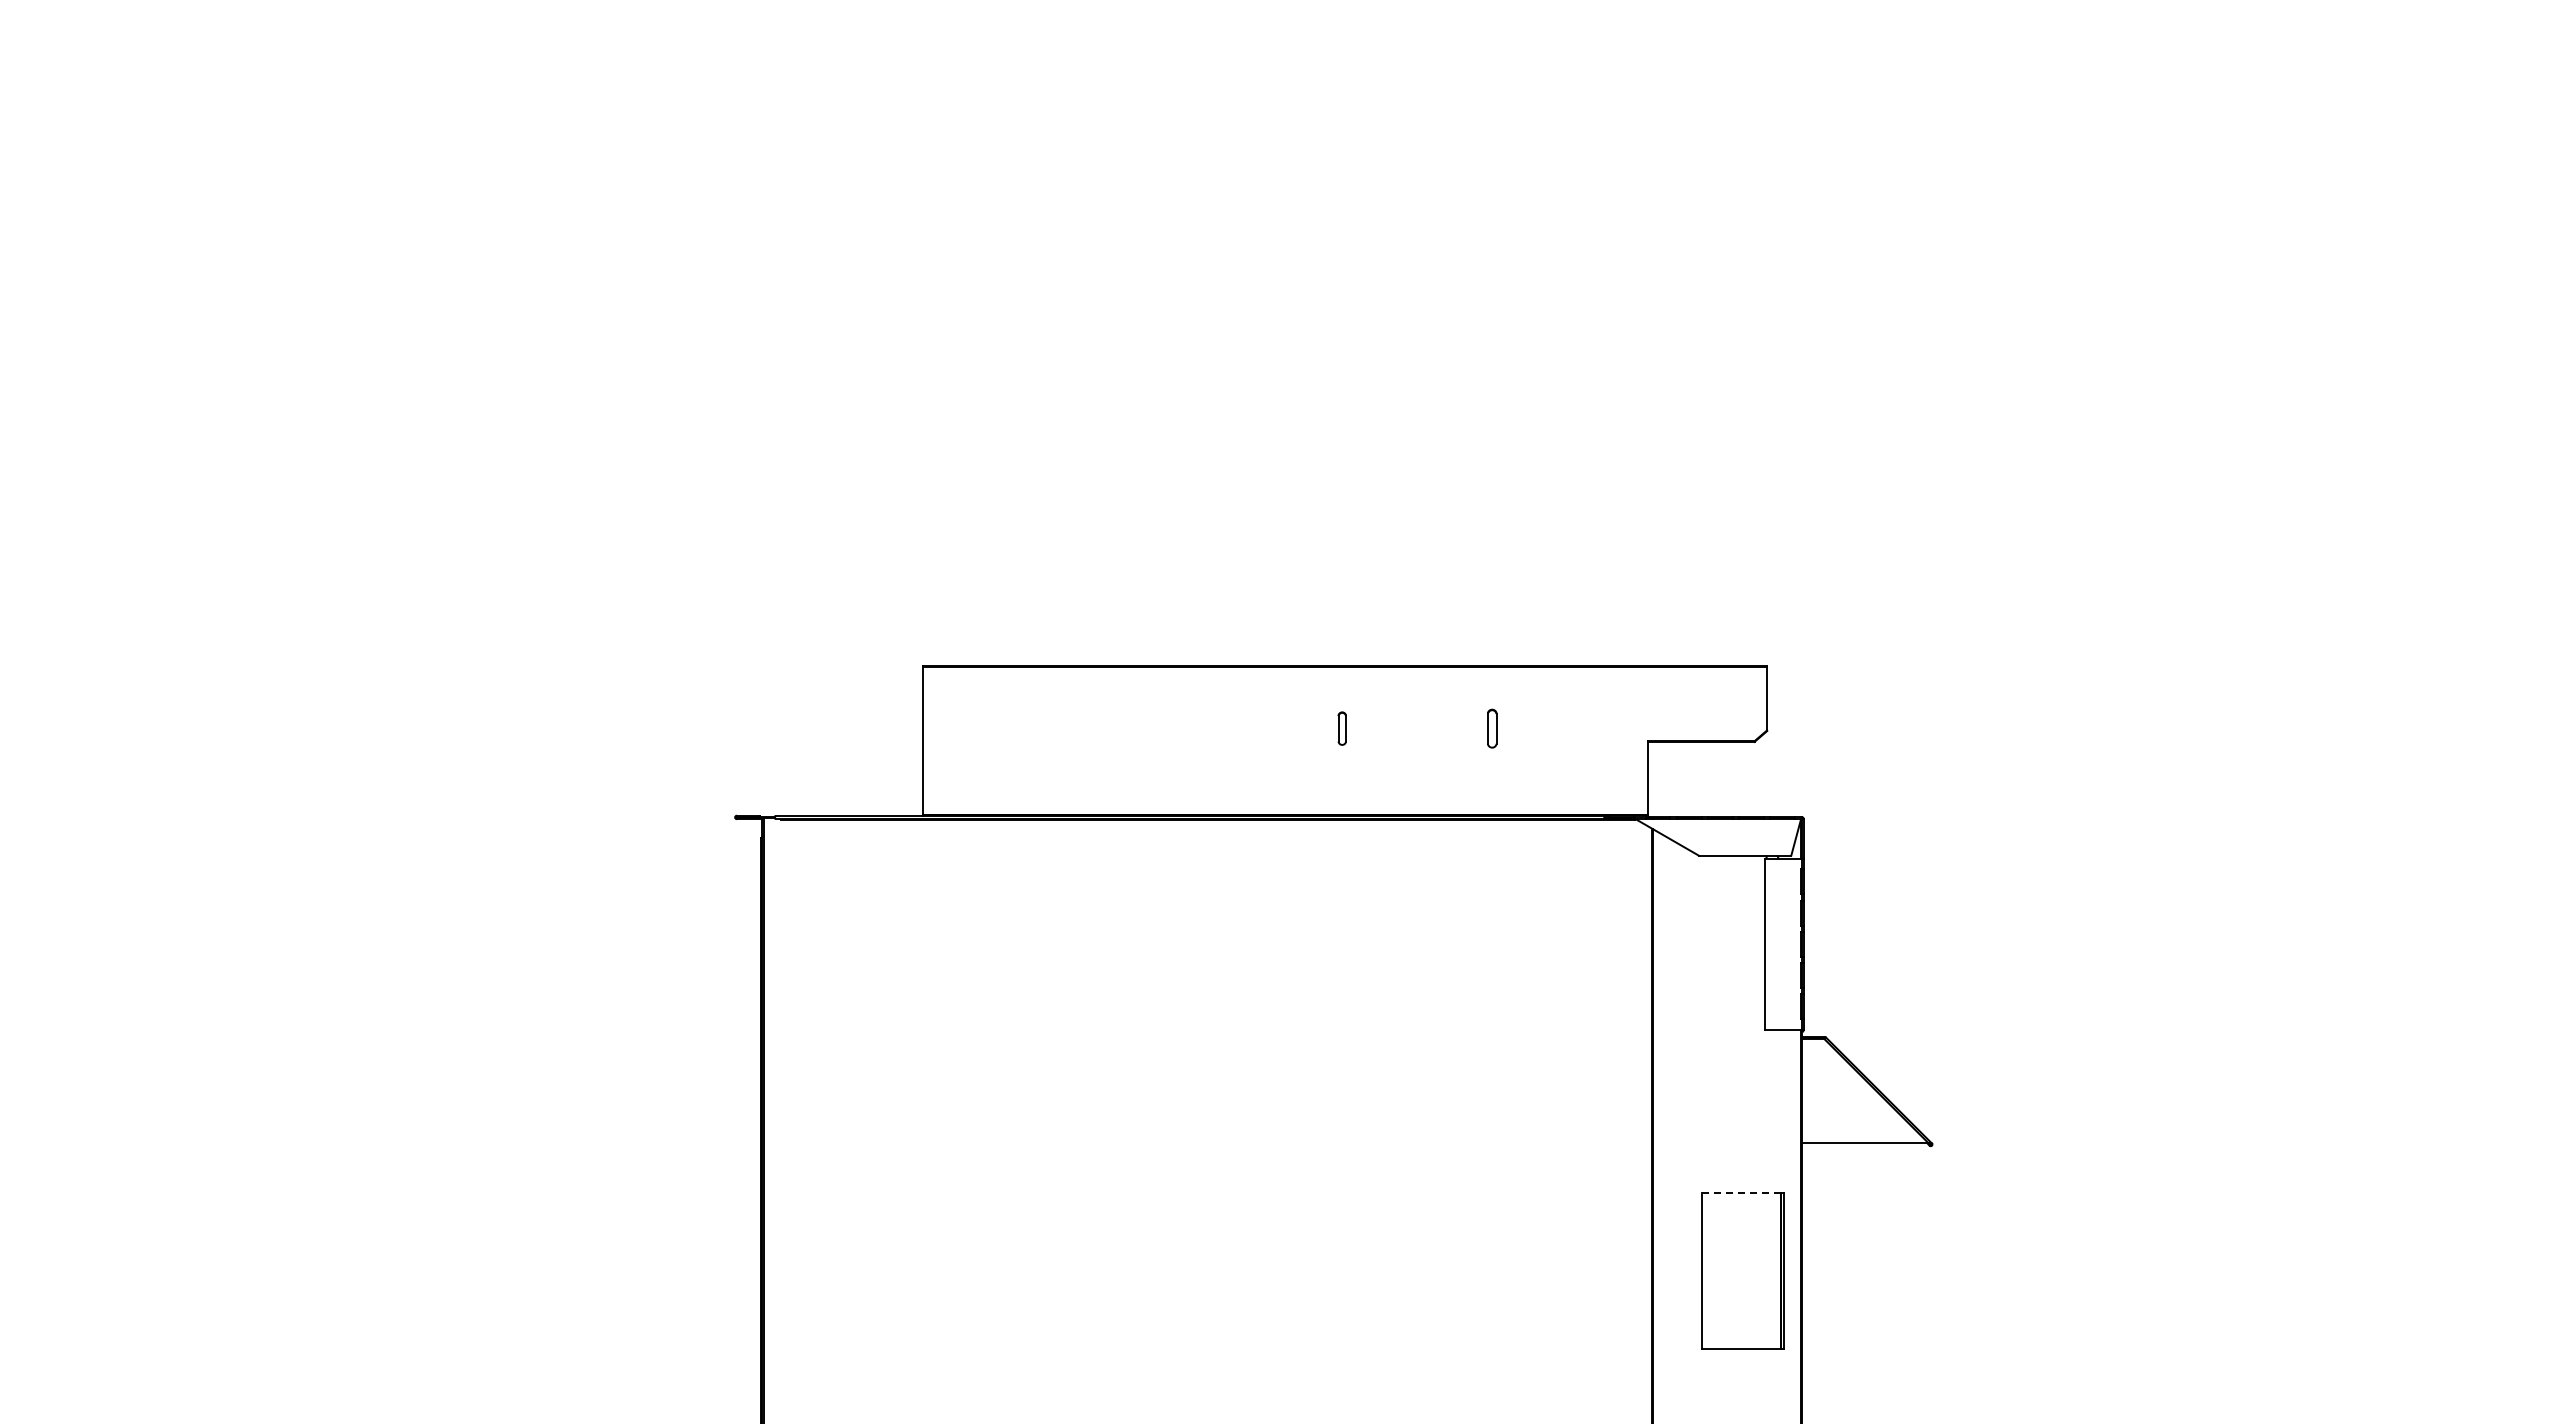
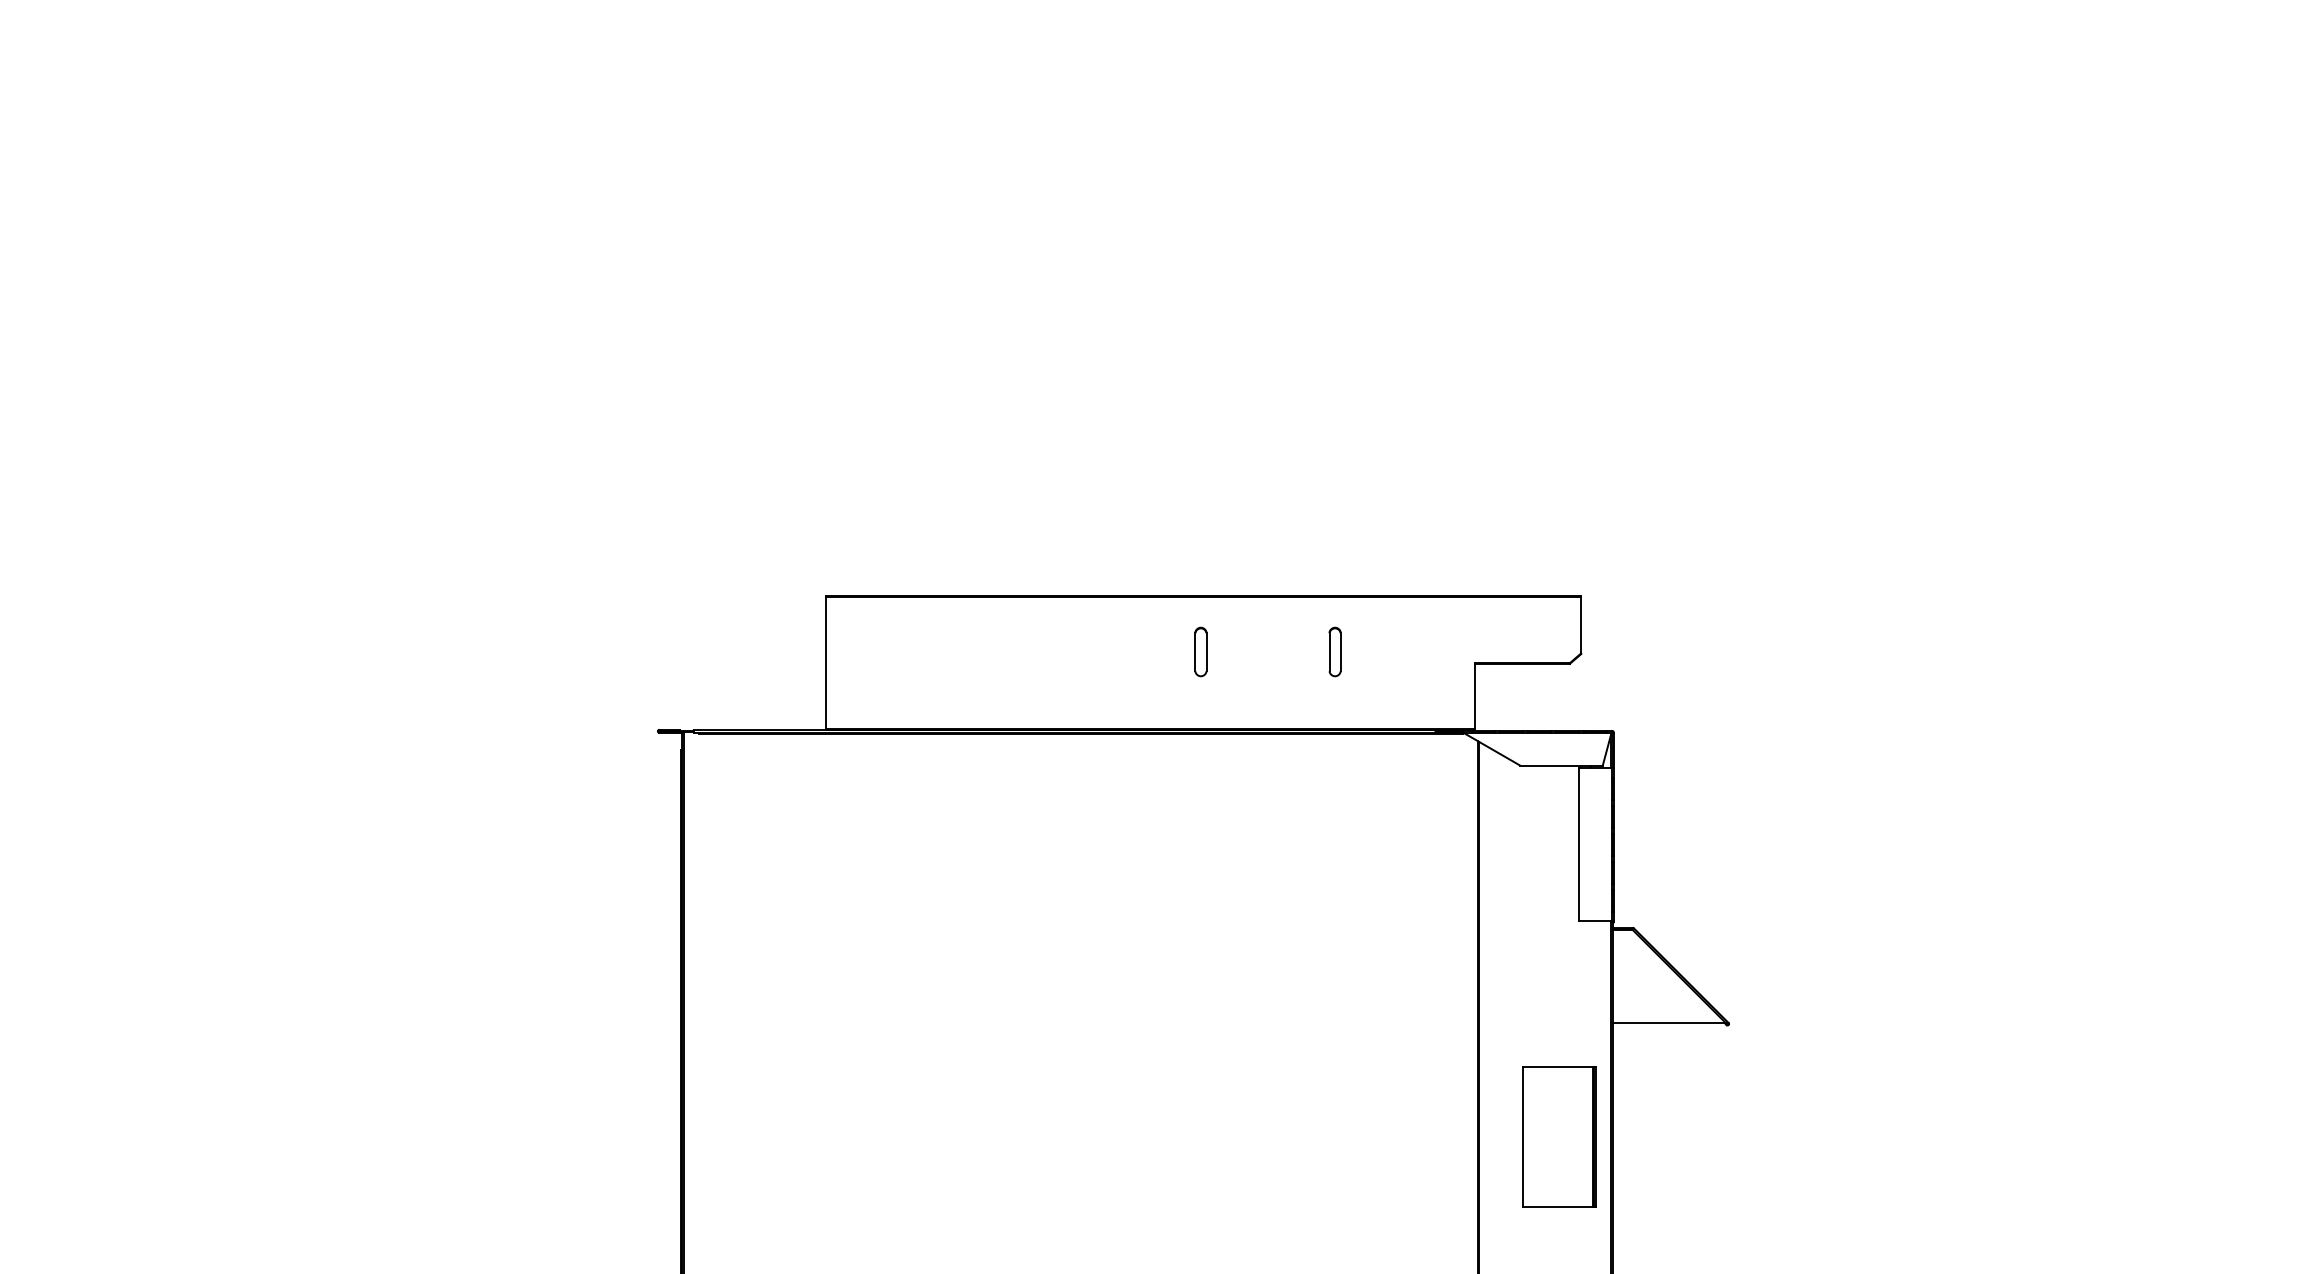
part: (1342, 728) -> (1201, 651), size x1.67
part: (1492, 728) -> (1335, 651), size x1.43
line: (1740, 1193) -> (1557, 1067), dashed -> solid

